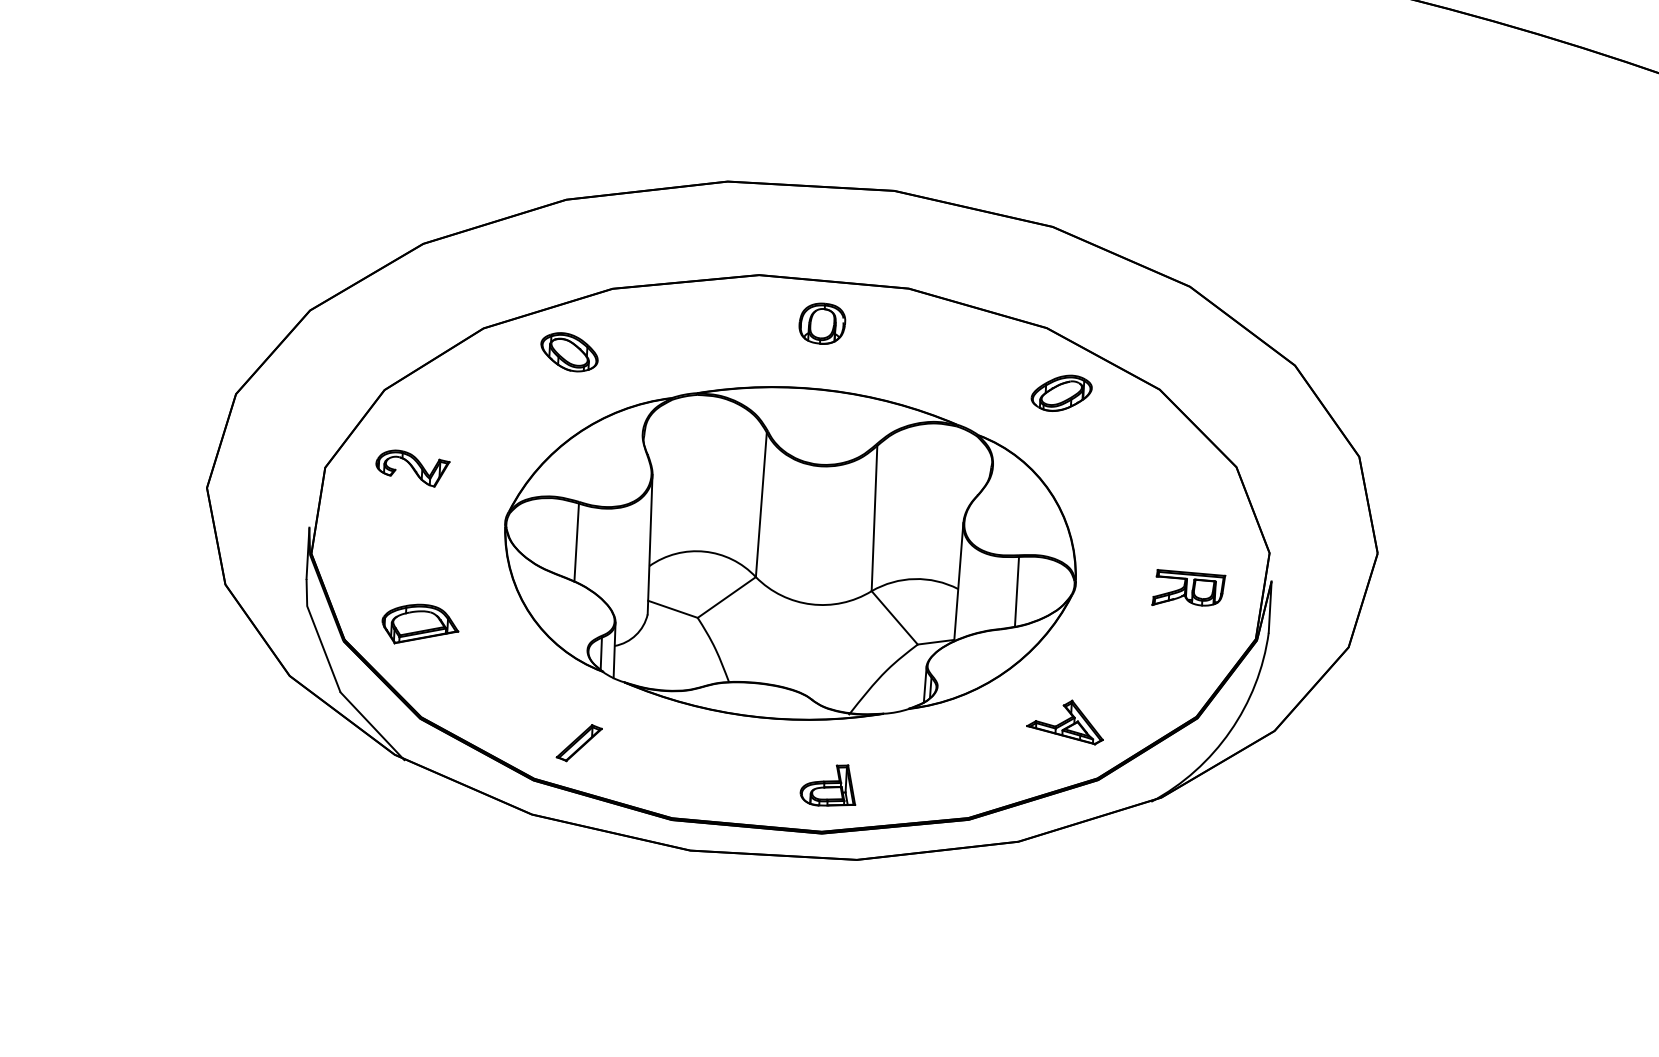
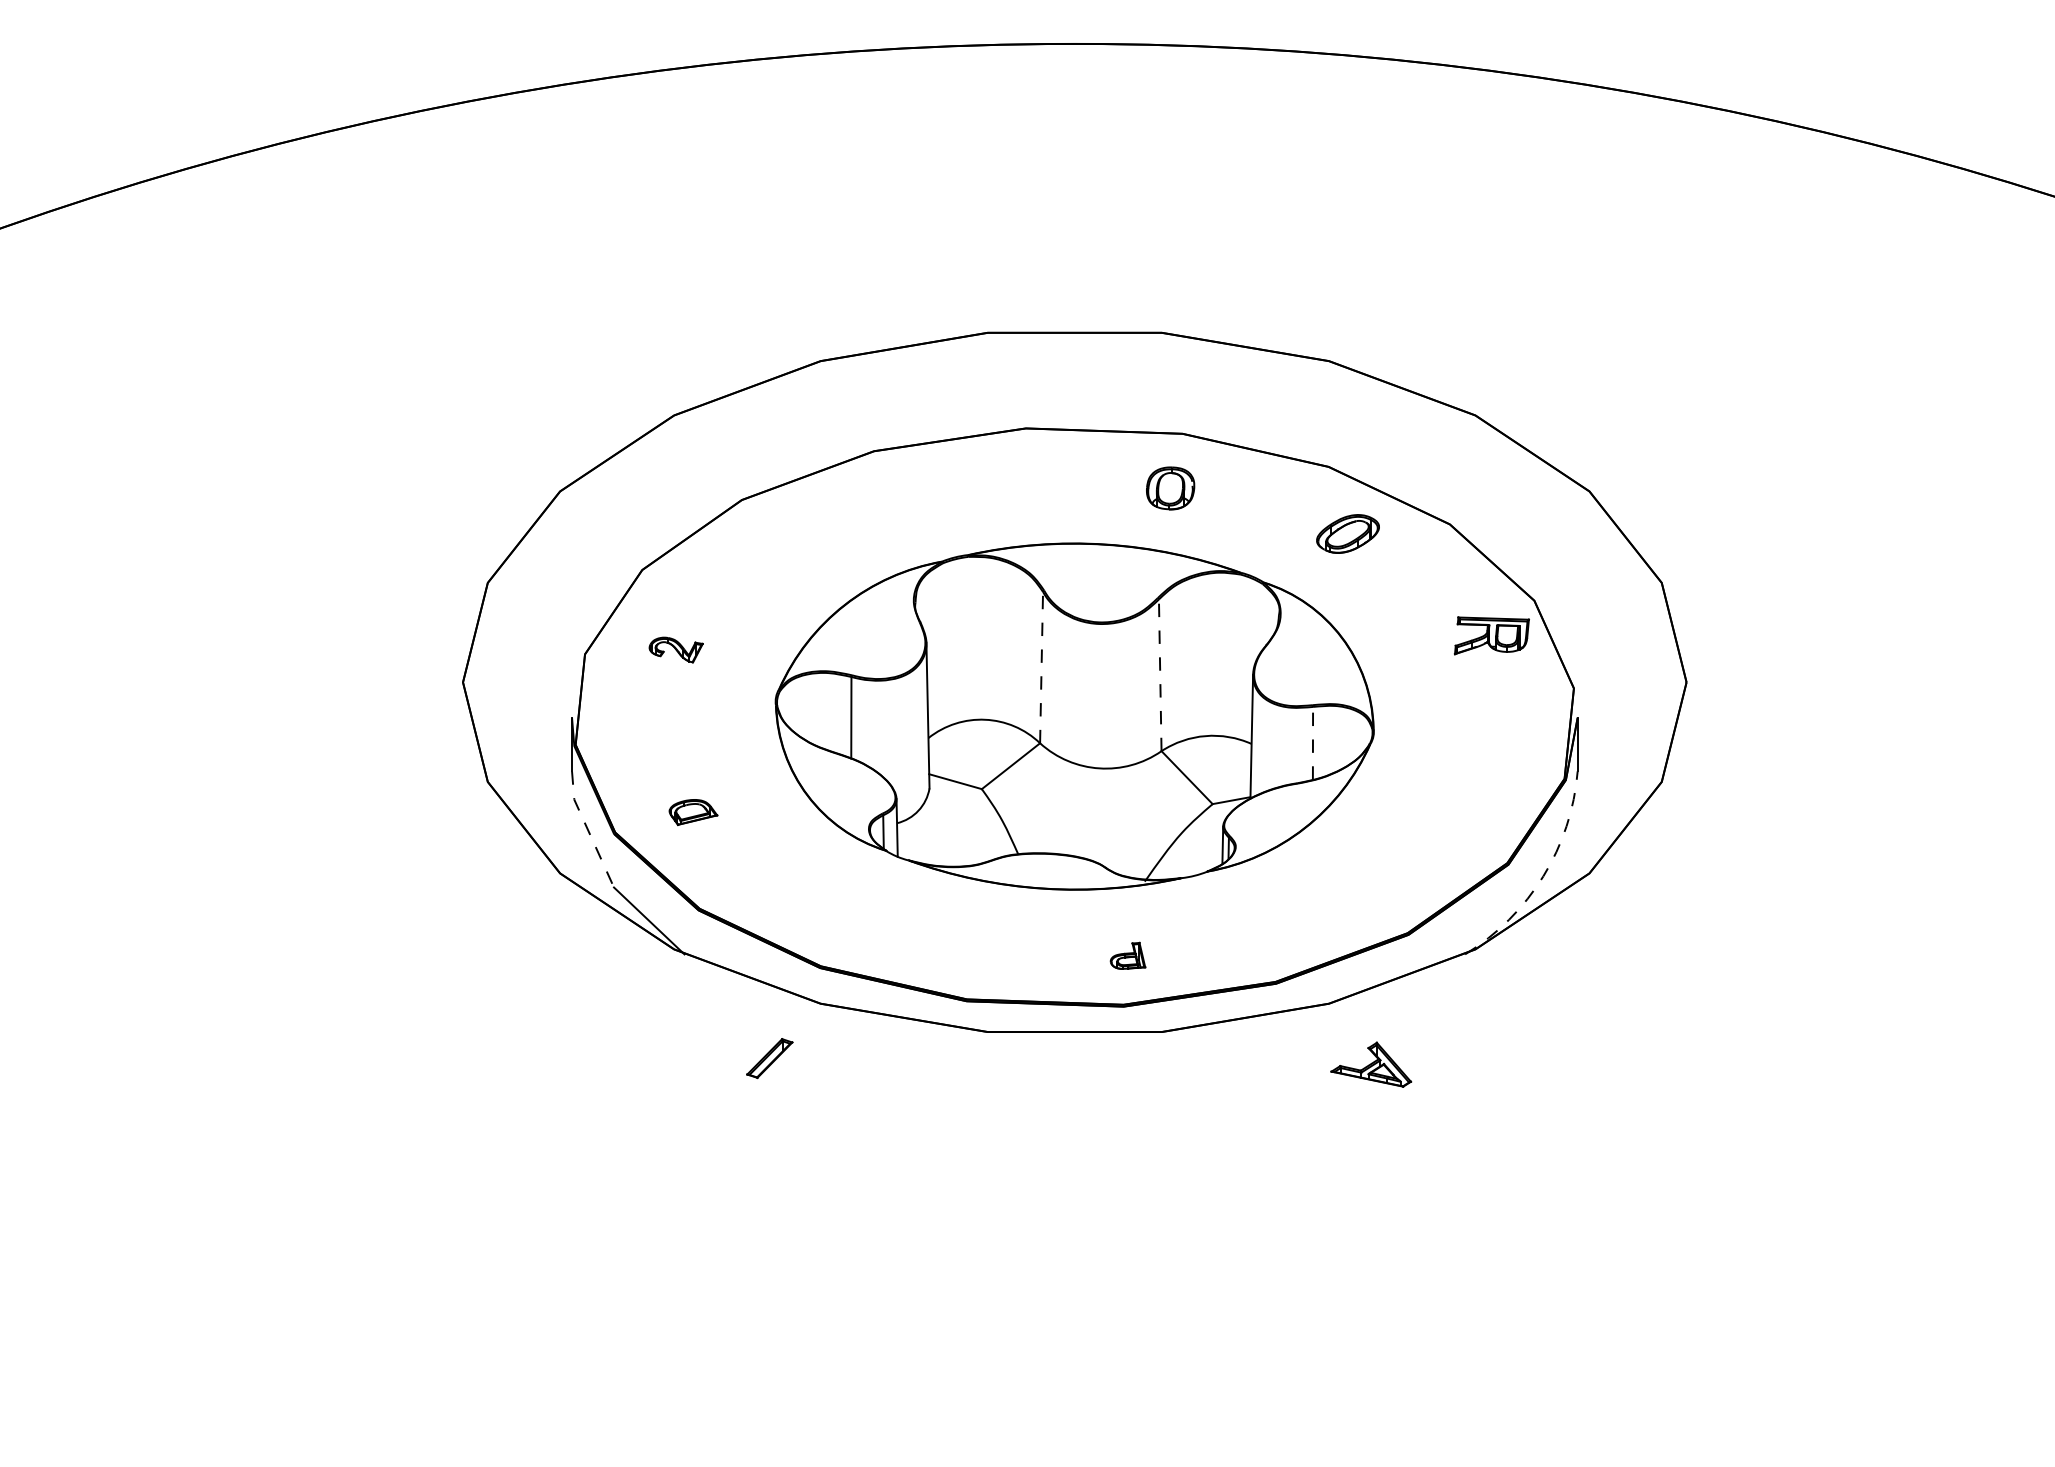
part: (822, 323) -> (1170, 488), moved
part: (569, 351) -> (832, 519), removed
part: (413, 467) -> (676, 649), size x0.7
line: (761, 504) -> (1041, 667), solid -> dashed
line: (874, 518) -> (1160, 675), solid -> dashed
part: (1188, 589) -> (1491, 635), moved
line: (1016, 590) -> (1312, 742), solid -> dashed
part: (420, 624) -> (693, 812), size x0.6
line: (319, 636) -> (588, 830), solid -> dashed
part: (1065, 721) -> (1371, 1064), moved
arc: (1230, 731) -> (1543, 876), solid -> dashed
part: (579, 743) -> (769, 1058), moved
part: (828, 784) -> (1127, 955), size x0.6

